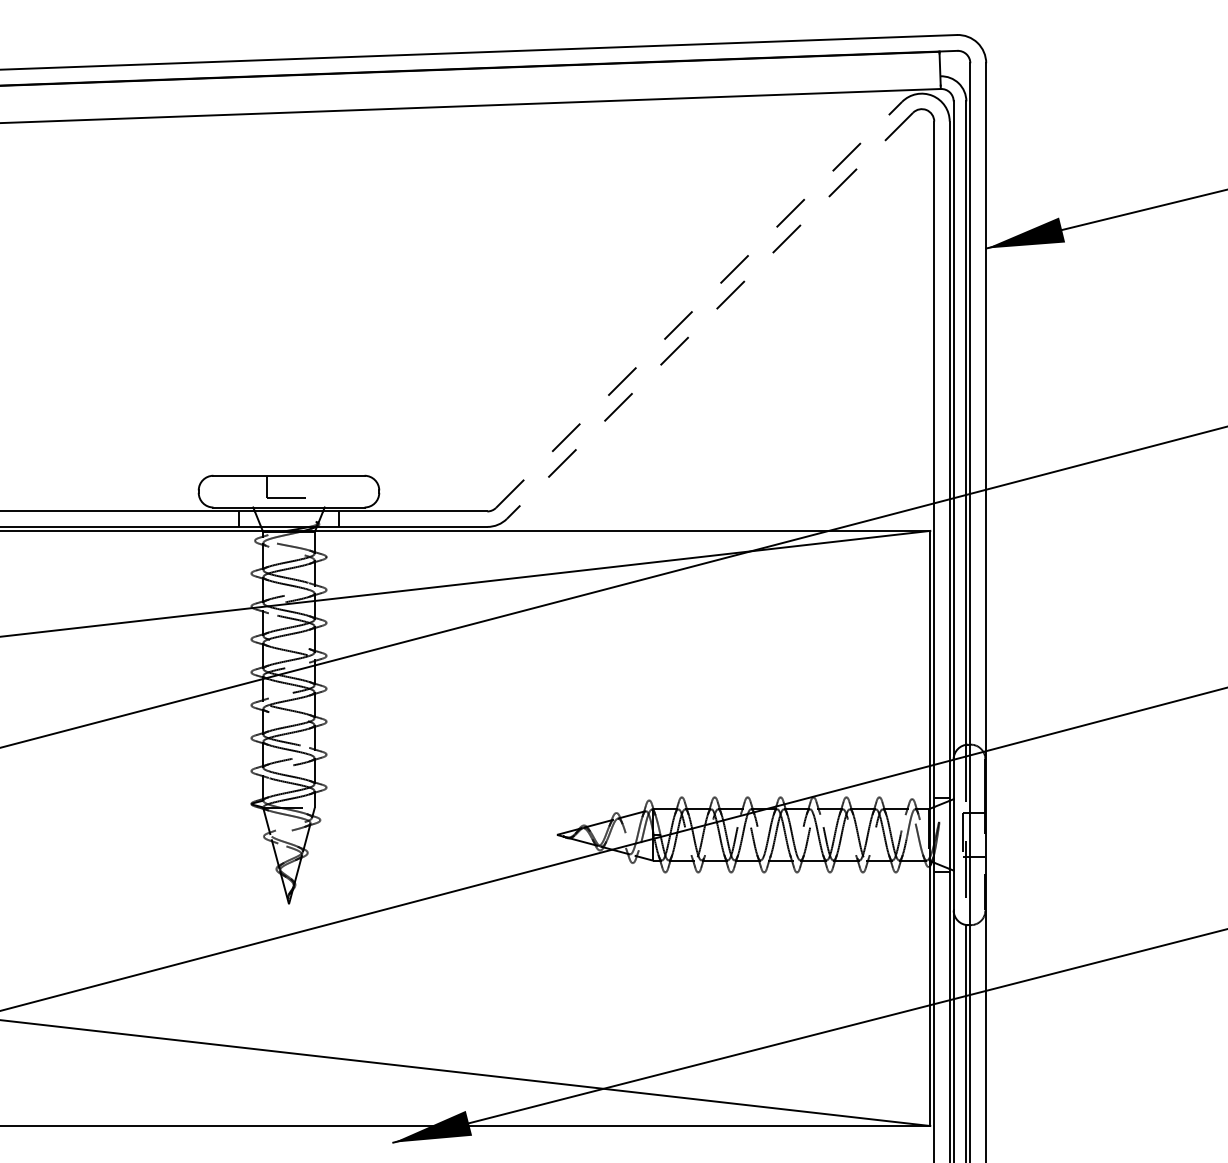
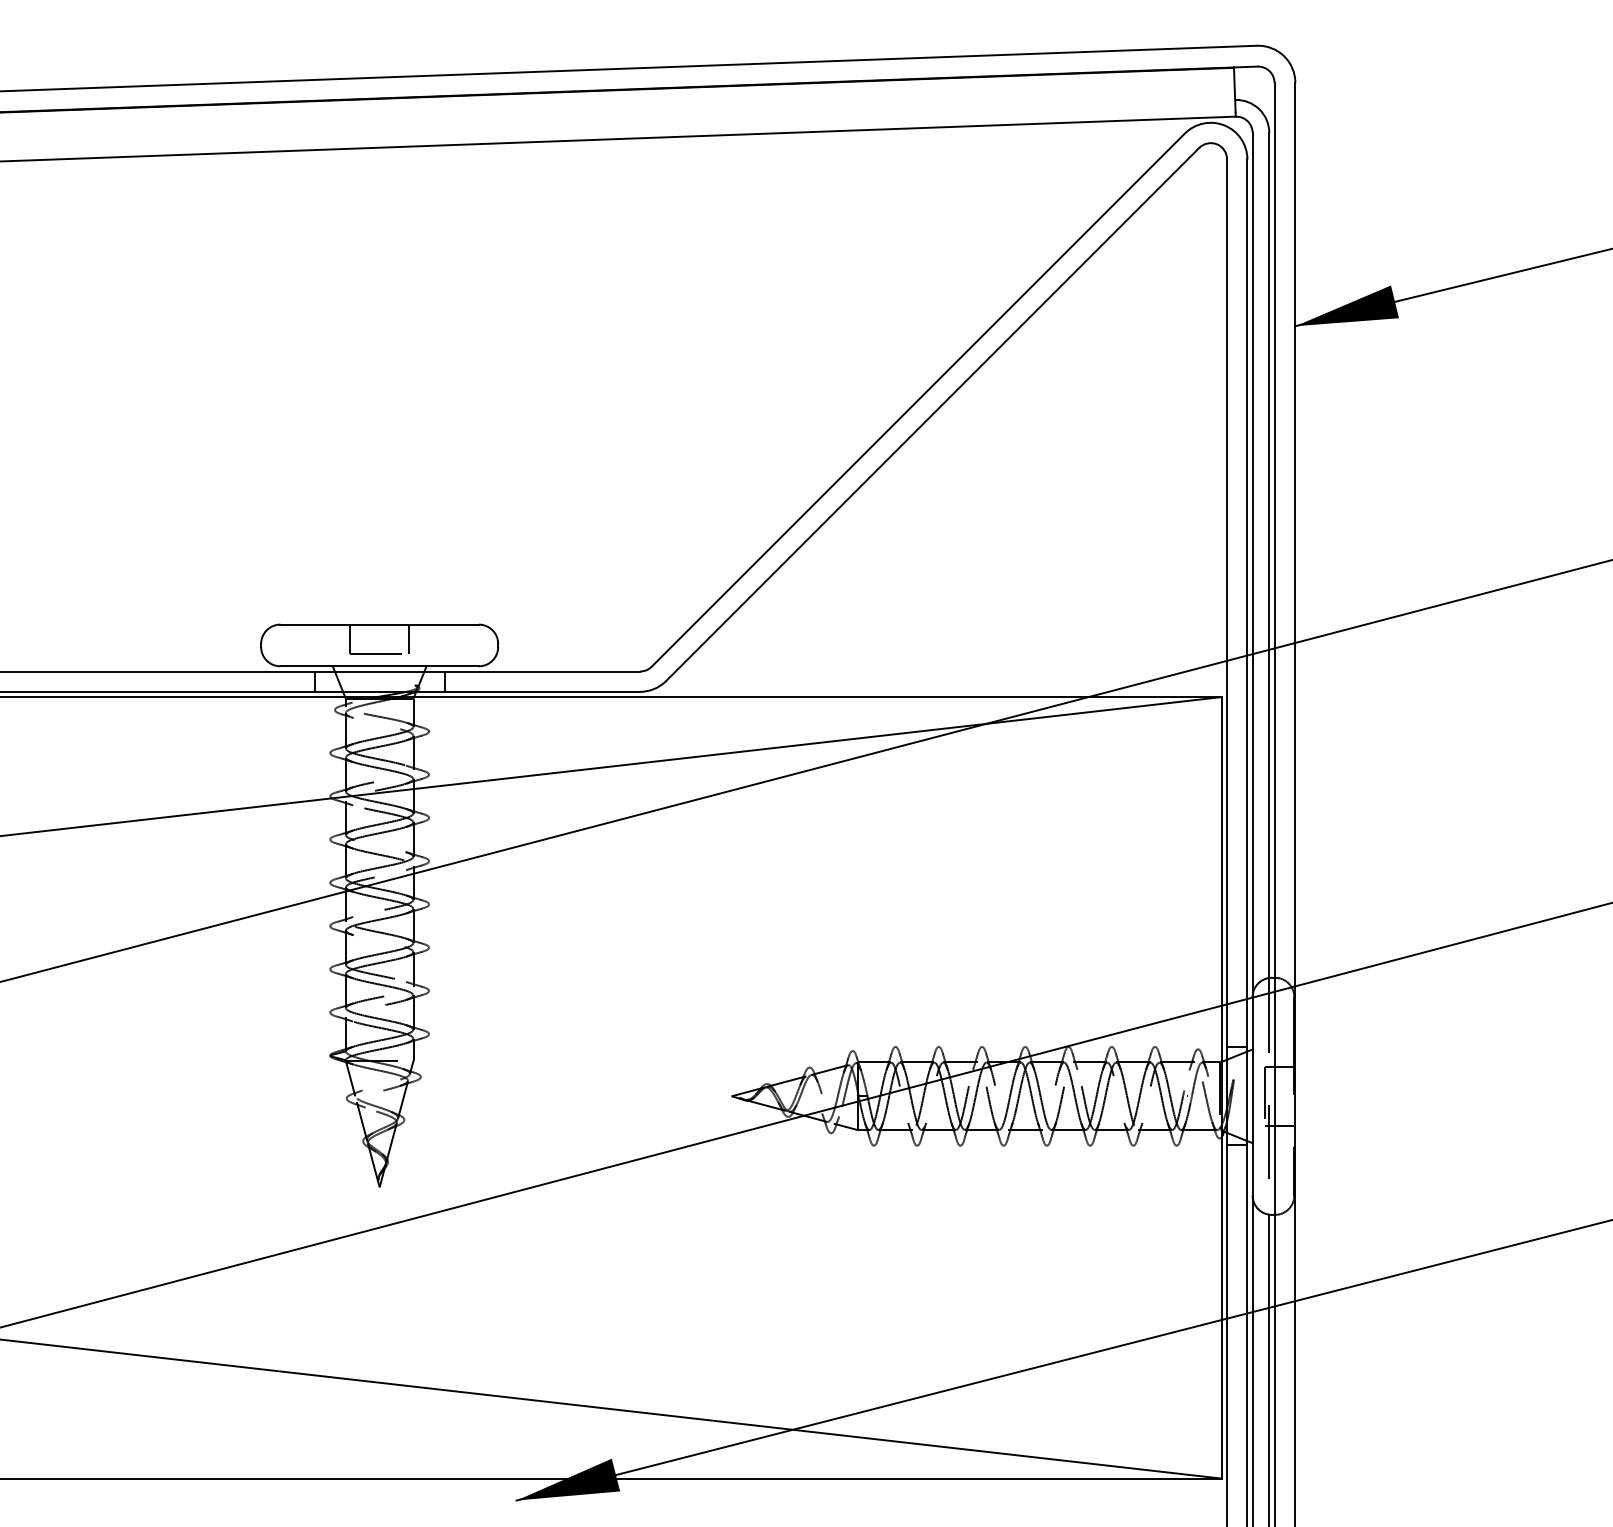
line: (699, 304) -> (918, 399), dashed -> solid
line: (709, 315) -> (932, 414), dashed -> solid
line: (311, 486) -> (409, 638), added

